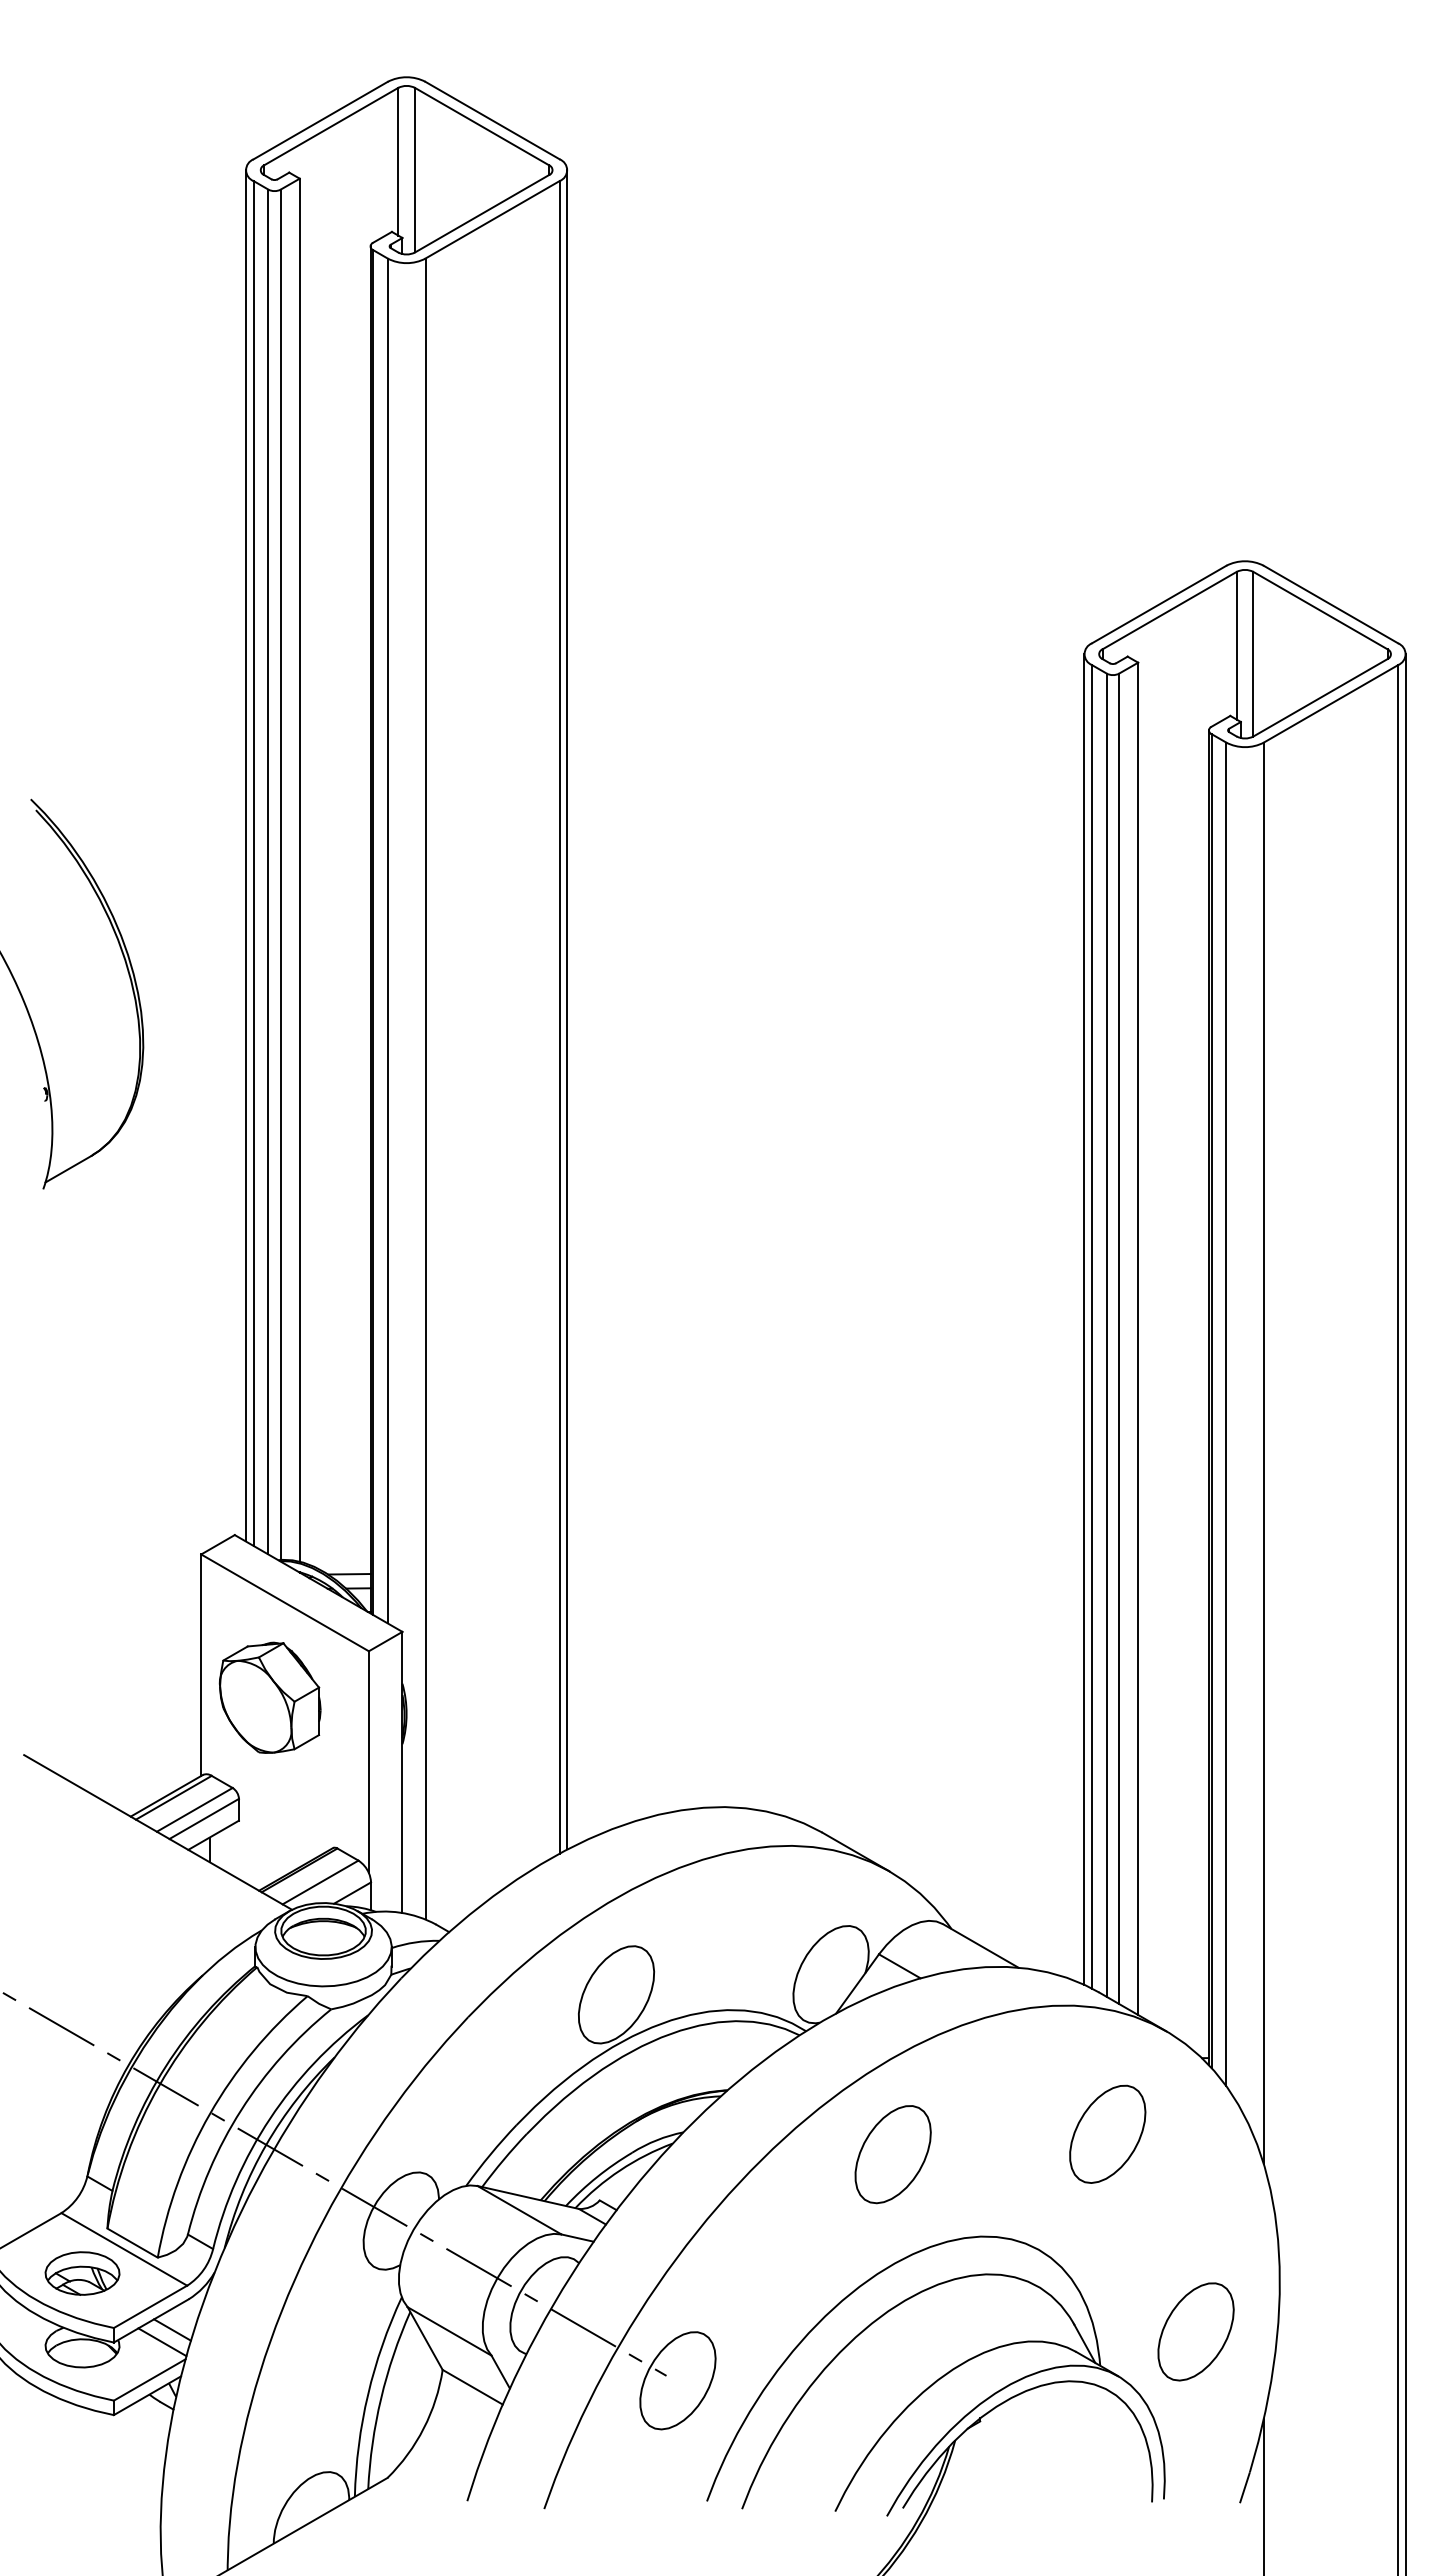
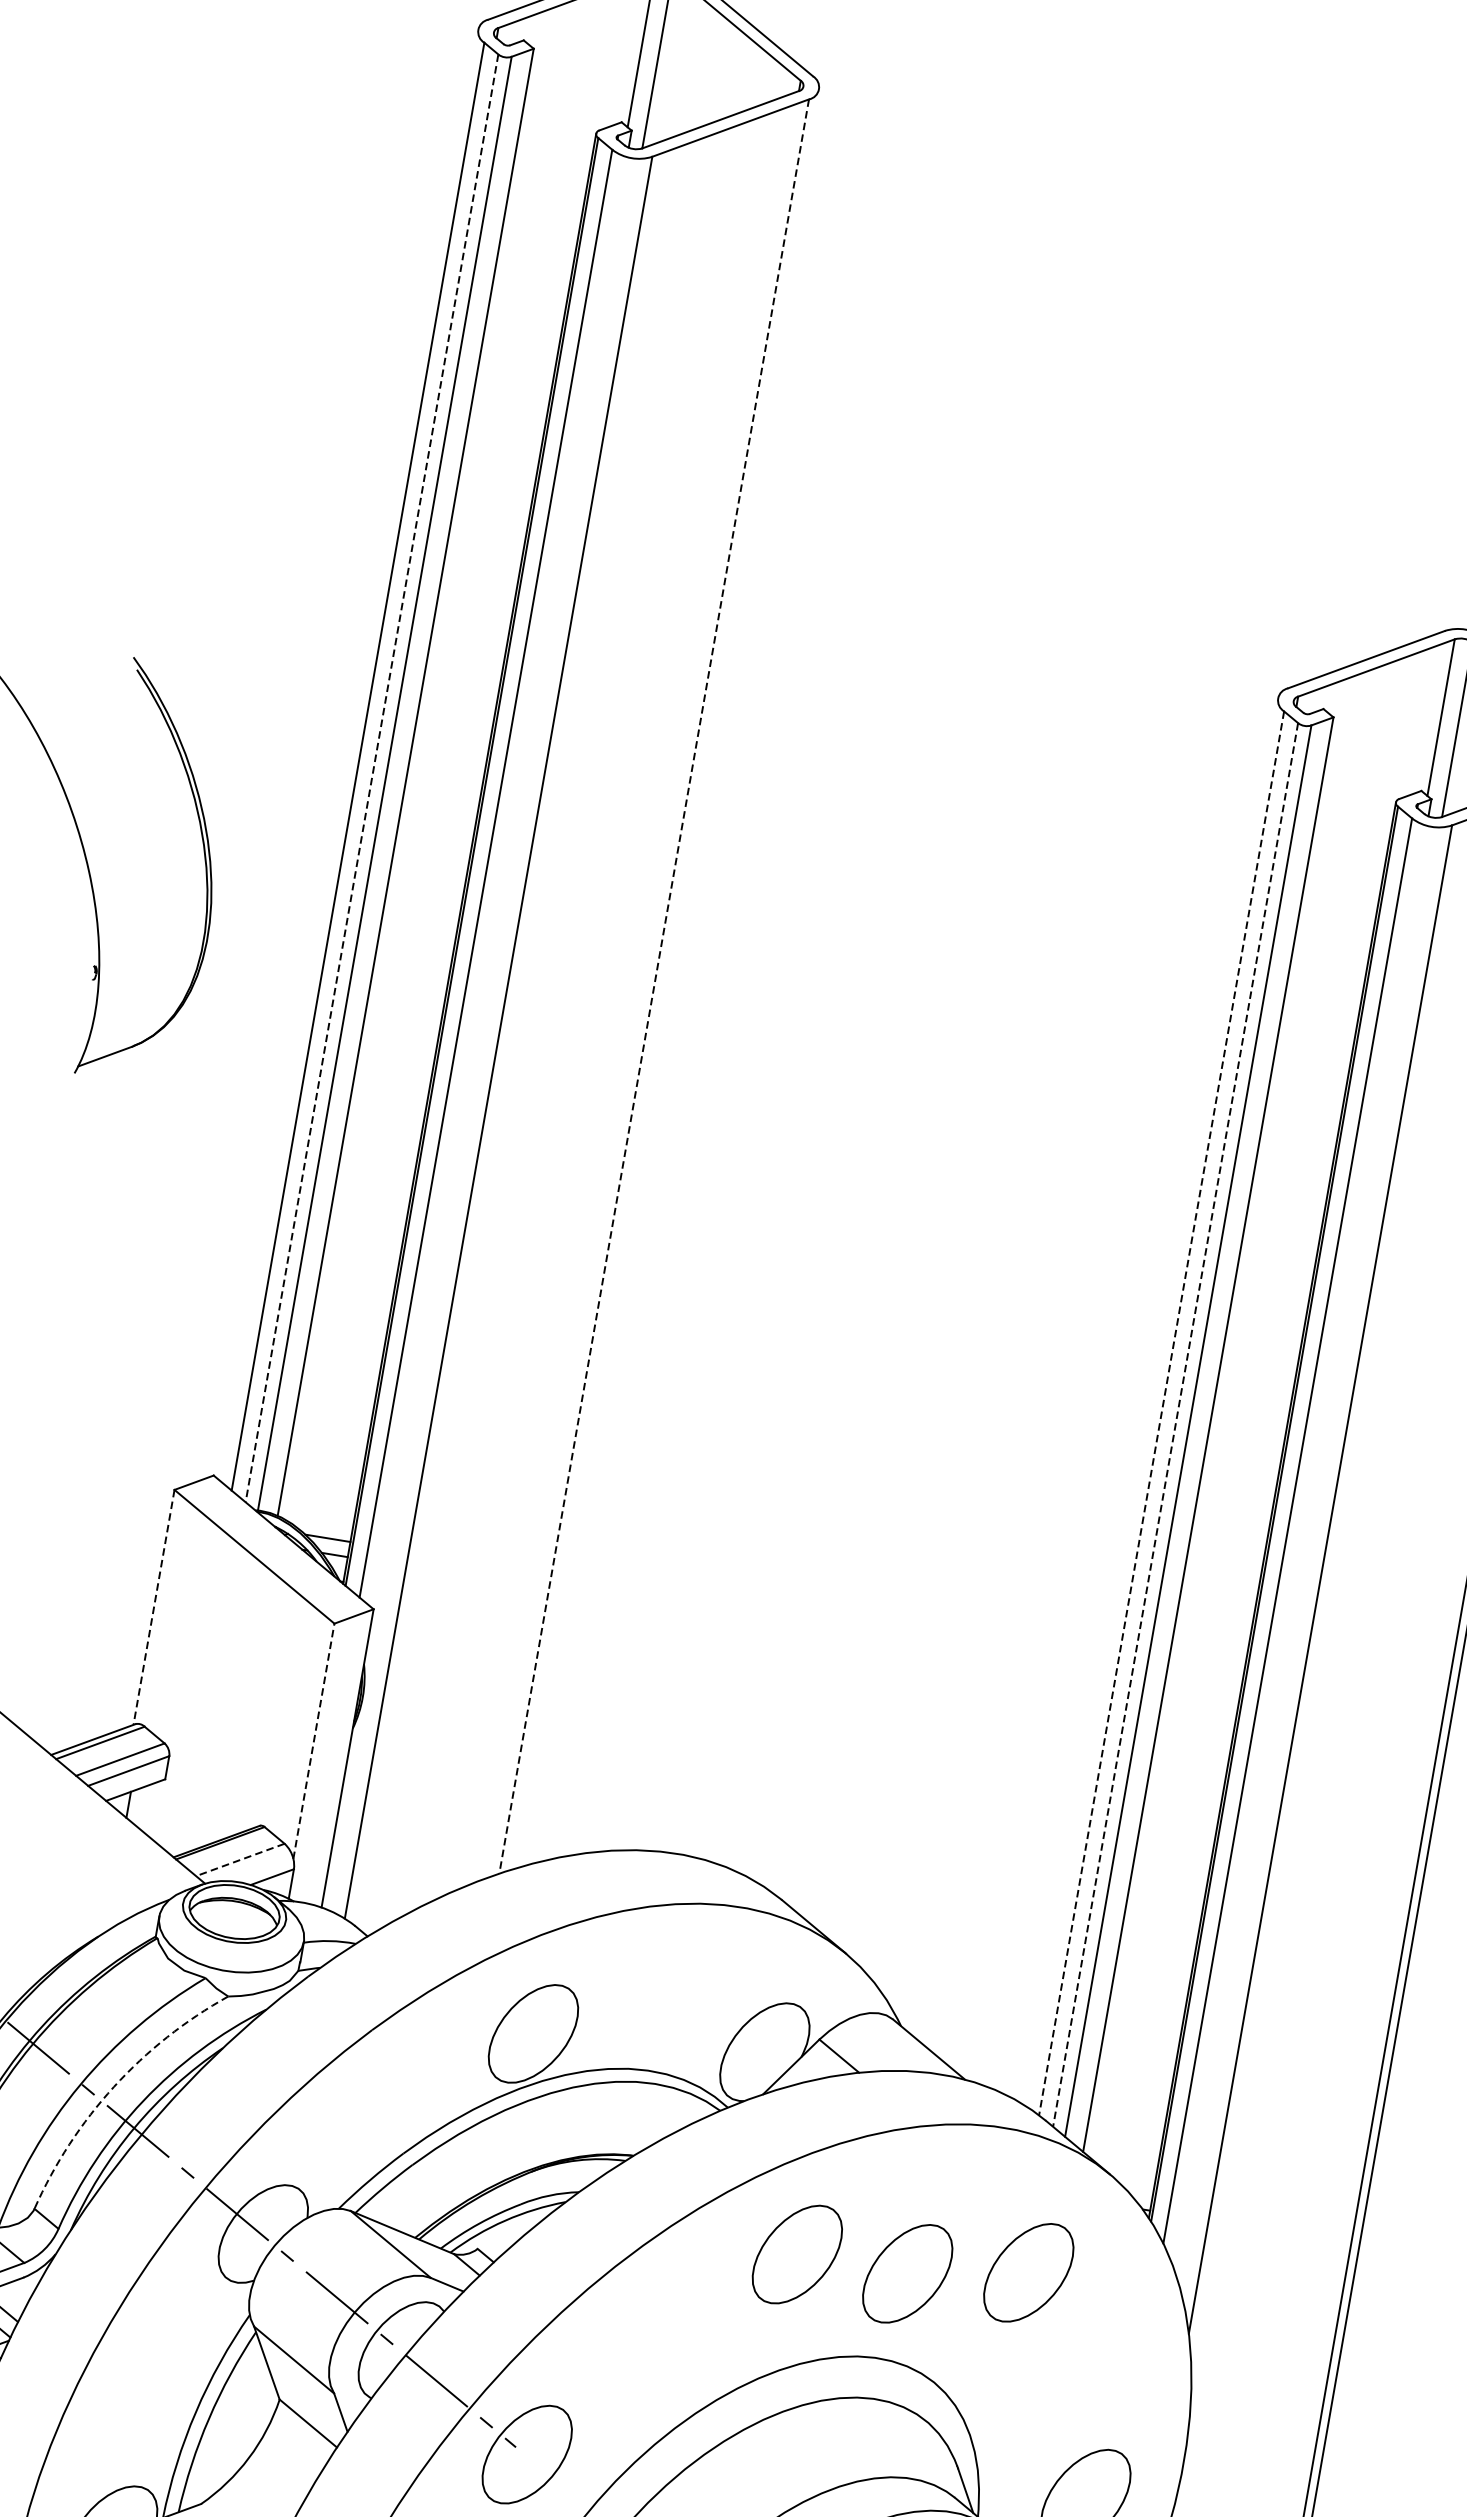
line: (245, 855) -> (350, 756), removed
line: (268, 872) -> (372, 778), solid -> dashed
line: (567, 1009) -> (663, 979), removed
line: (559, 1017) -> (653, 986), solid -> dashed
line: (1084, 1319) -> (1154, 1404), removed
line: (1092, 1326) -> (1162, 1413), solid -> dashed
line: (1106, 1335) -> (1175, 1425), solid -> dashed
line: (201, 1665) -> (154, 1607), solid -> dashed
part: (269, 1697) -> (220, 1654), removed
line: (368, 1762) -> (313, 1741), solid -> dashed
line: (320, 1882) -> (240, 1859), solid -> dashed
arc: (241, 2110) -> (114, 2087), solid -> dashed
part: (996, 2154) -> (907, 2273), added

